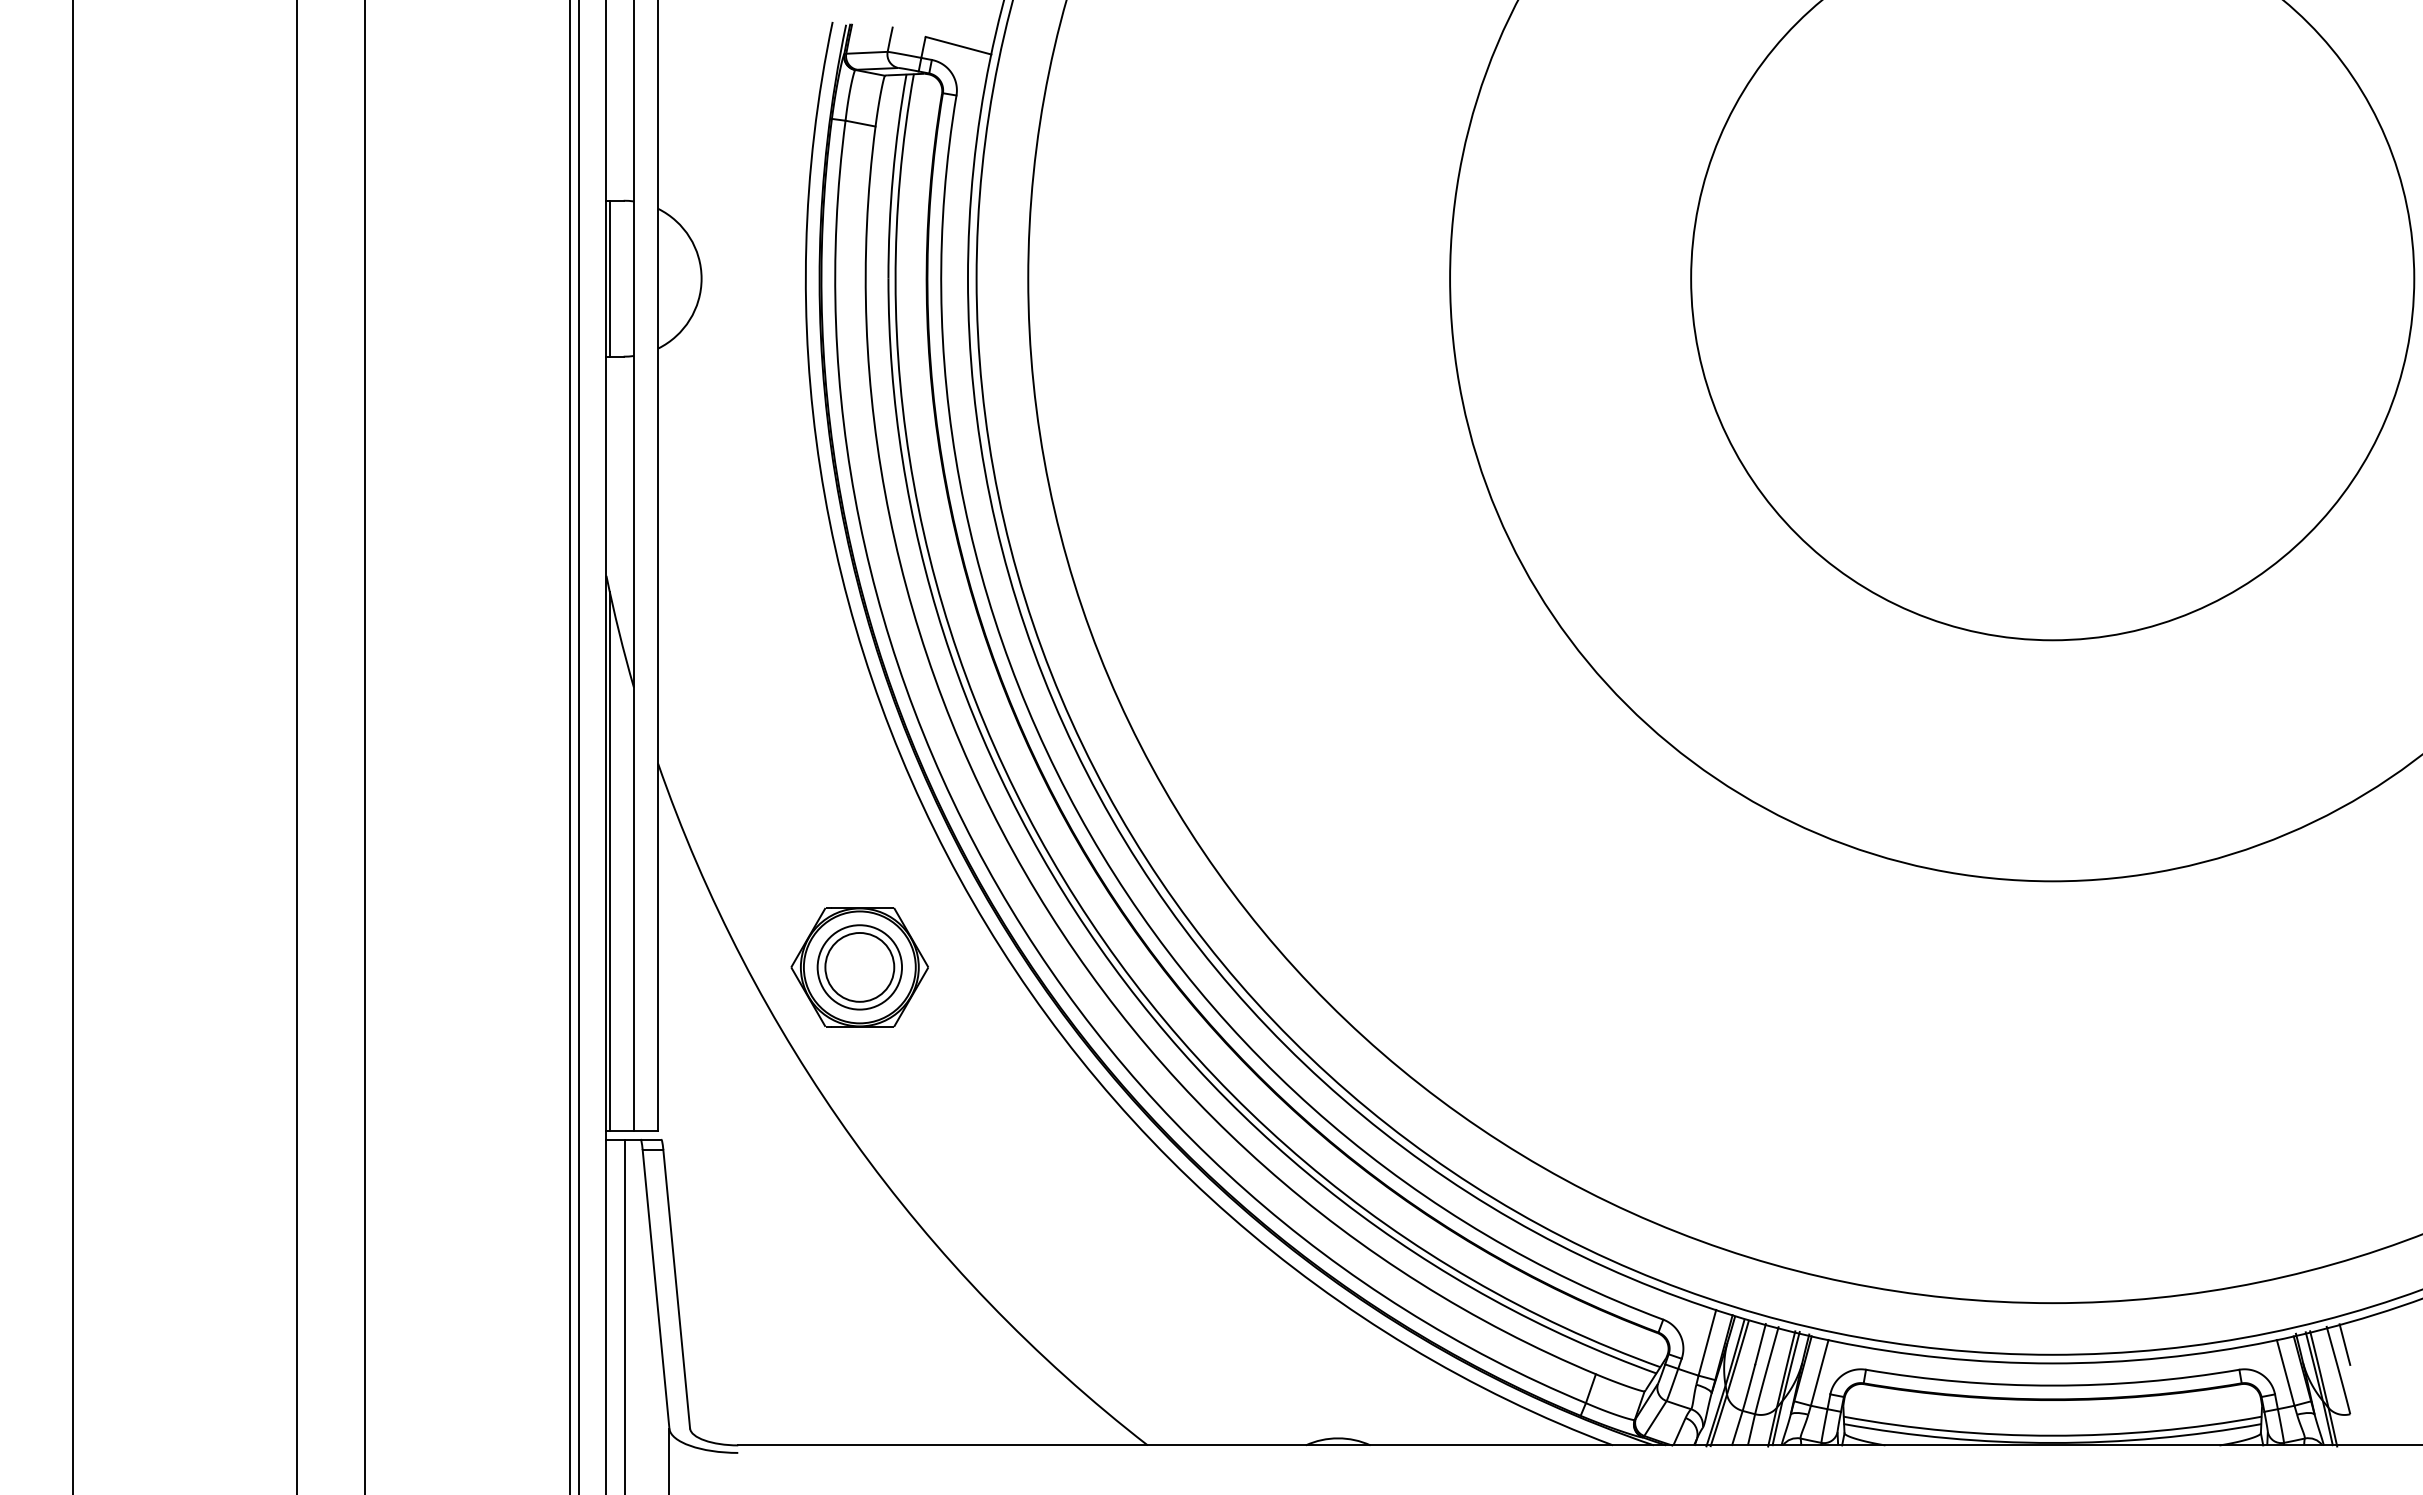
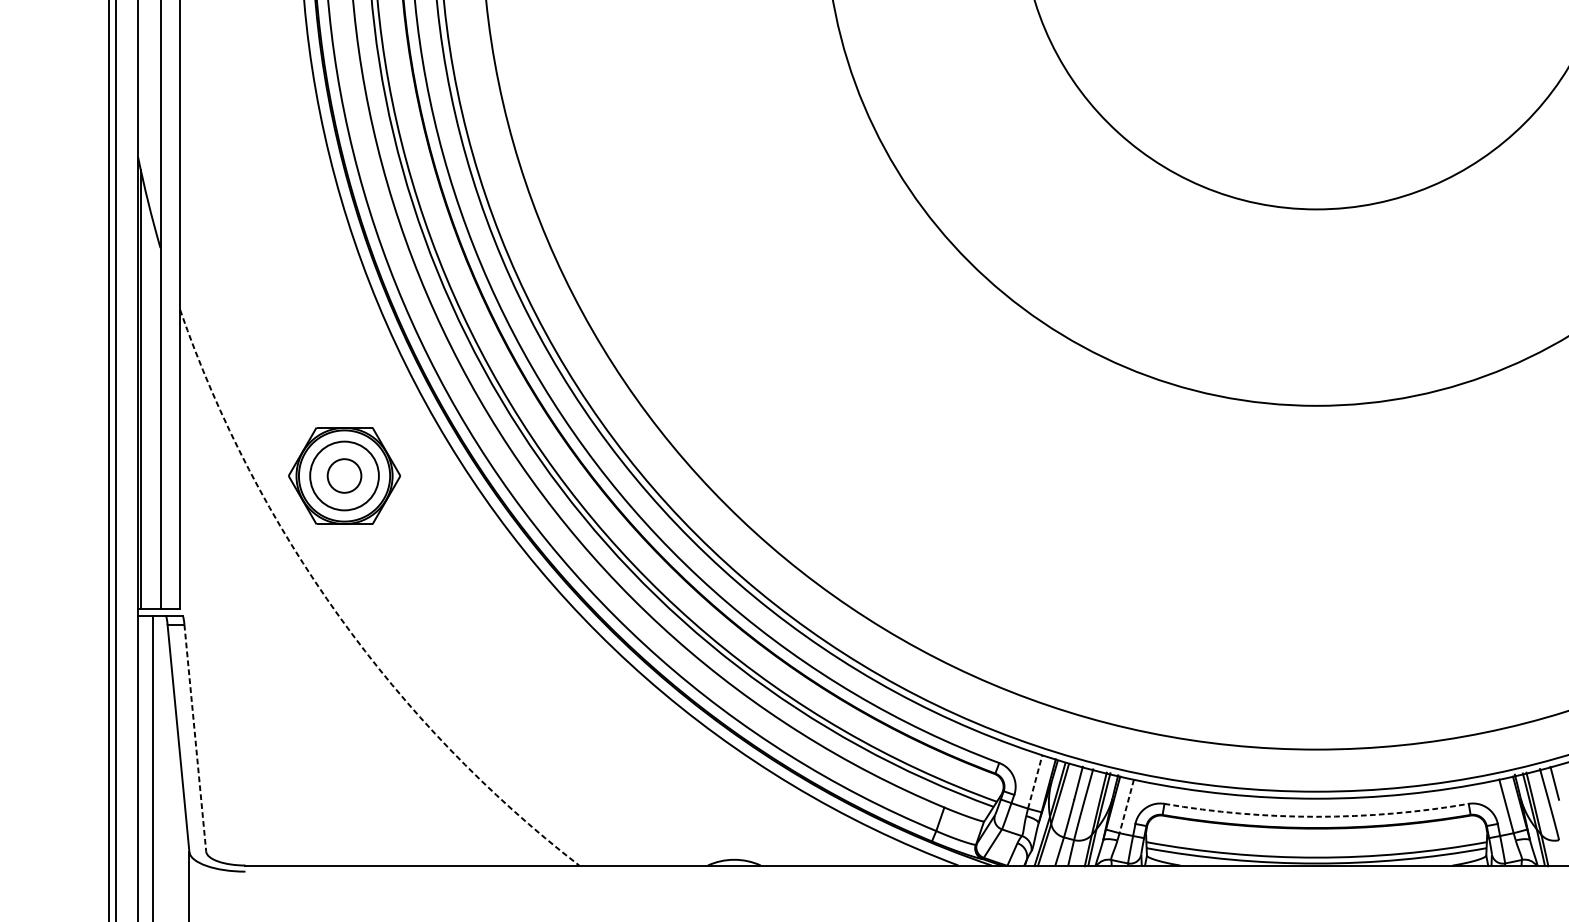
circle: (859, 966) -> (344, 475), size x0.6
arc: (853, 1140) -> (339, 617), solid -> dashed
line: (676, 1289) -> (195, 738), solid -> dashed
line: (1707, 1342) -> (1035, 781), solid -> dashed
line: (1819, 1373) -> (1126, 806), solid -> dashed
arc: (2052, 1385) -> (1316, 816), solid -> dashed

